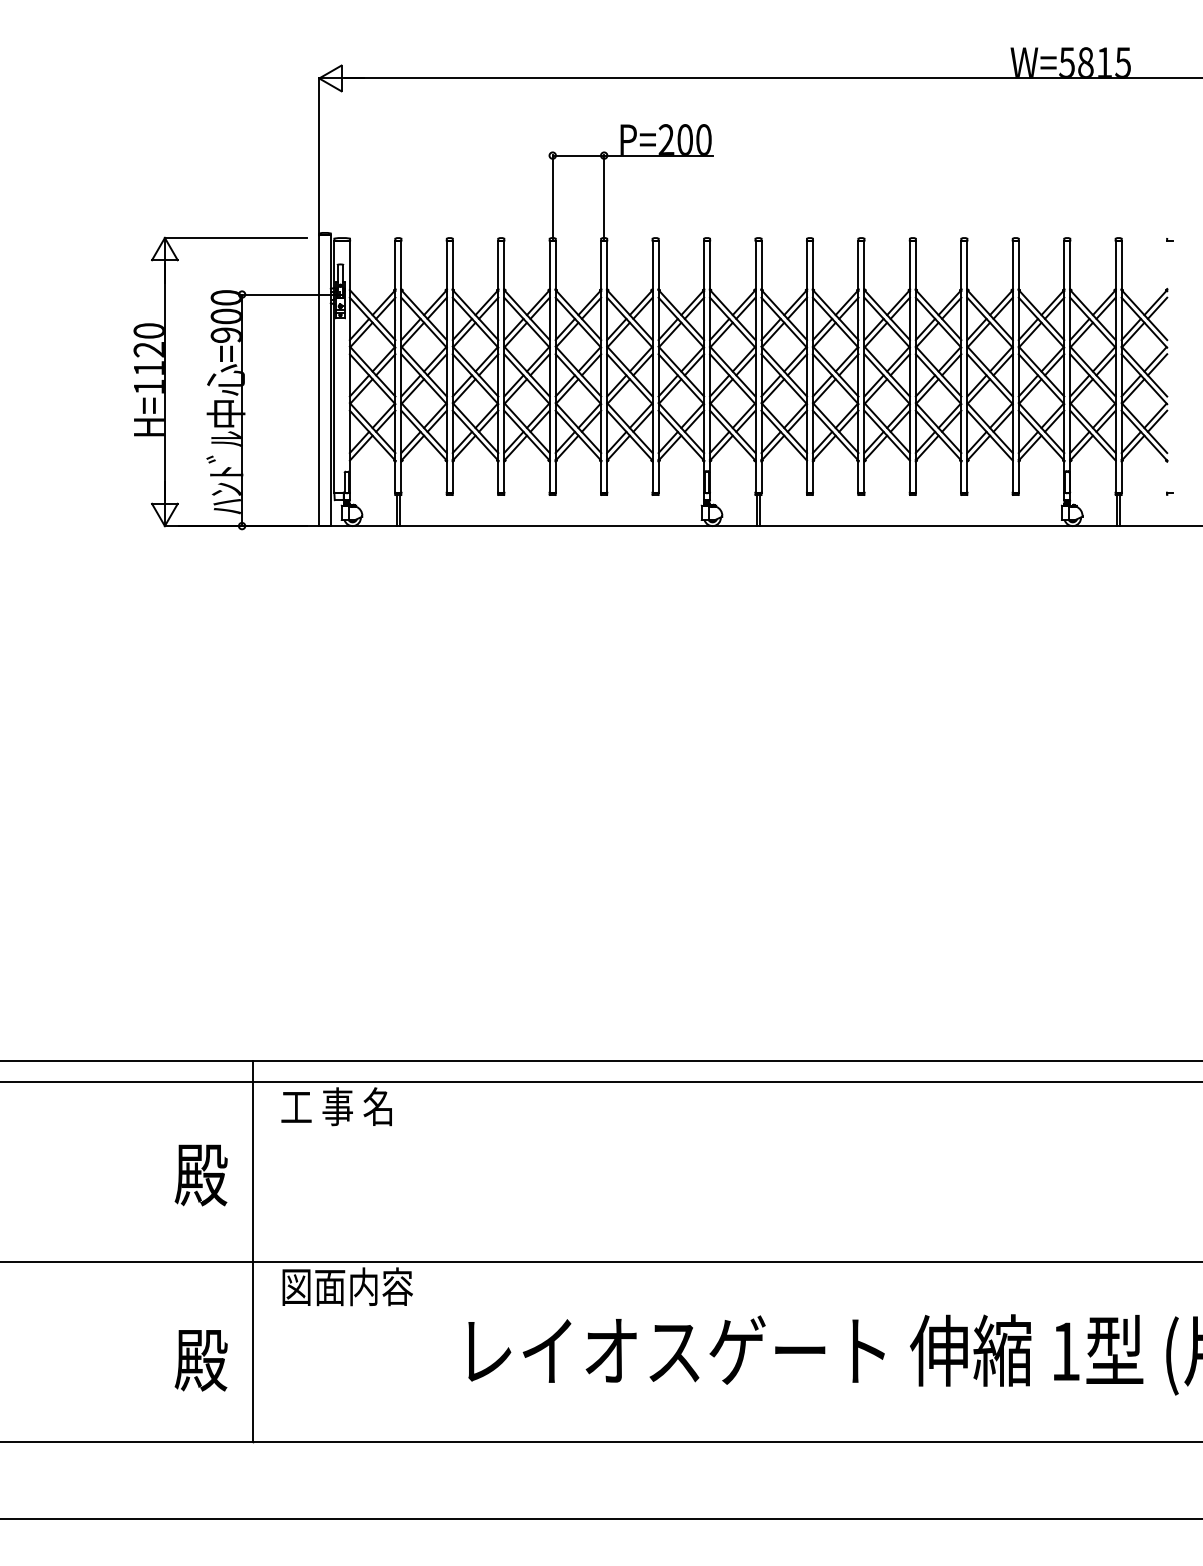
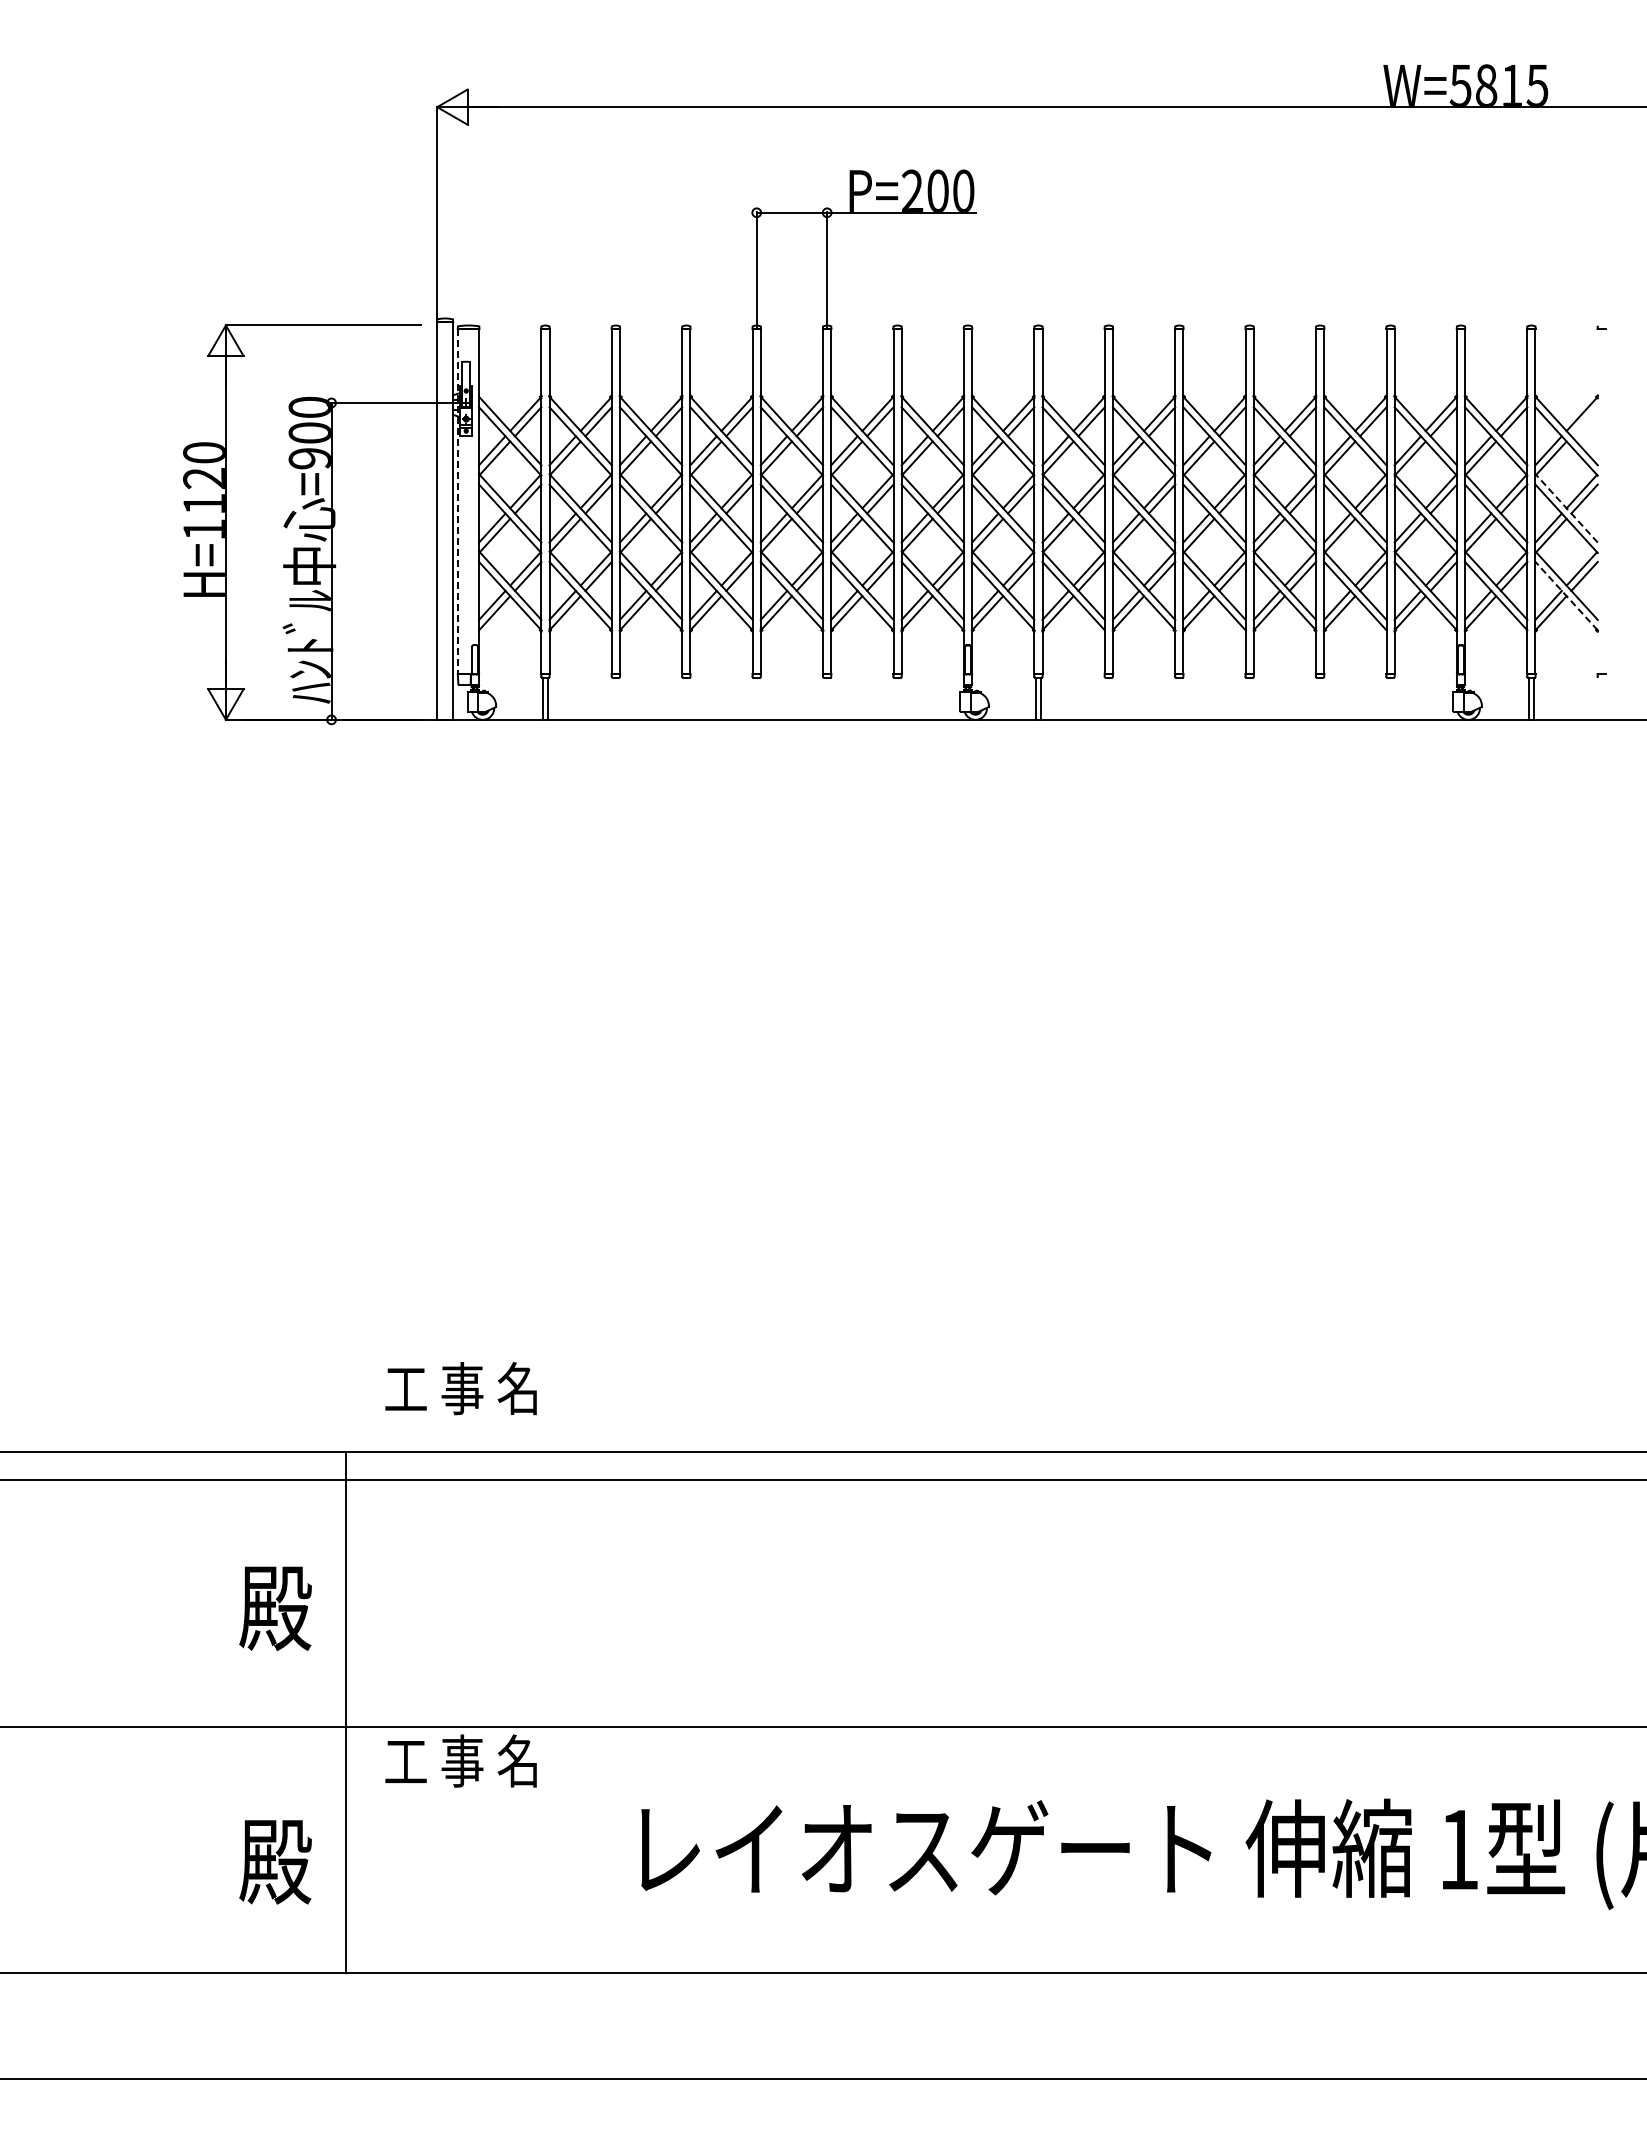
line: (1157, 308) -> (1584, 421), removed
line: (334, 366) -> (457, 501), solid -> dashed
line: (1144, 371) -> (1566, 508), solid -> dashed
line: (1144, 435) -> (1566, 595), solid -> dashed
text: (336, 1106) -> (460, 1388), moved
text: (347, 1286) -> (475, 1760), 図面内容 -> 工 事 名

